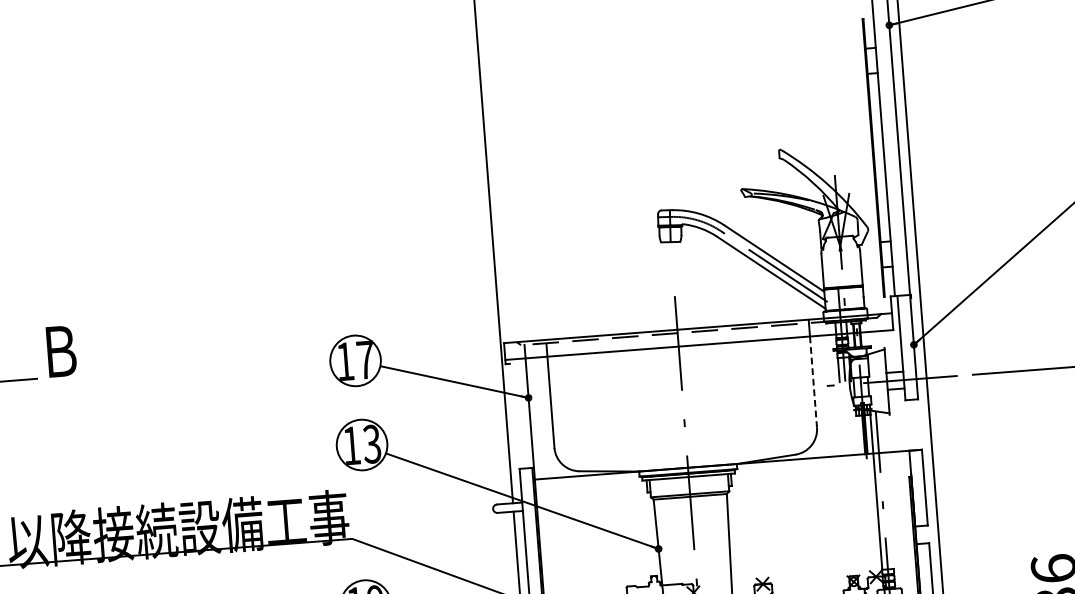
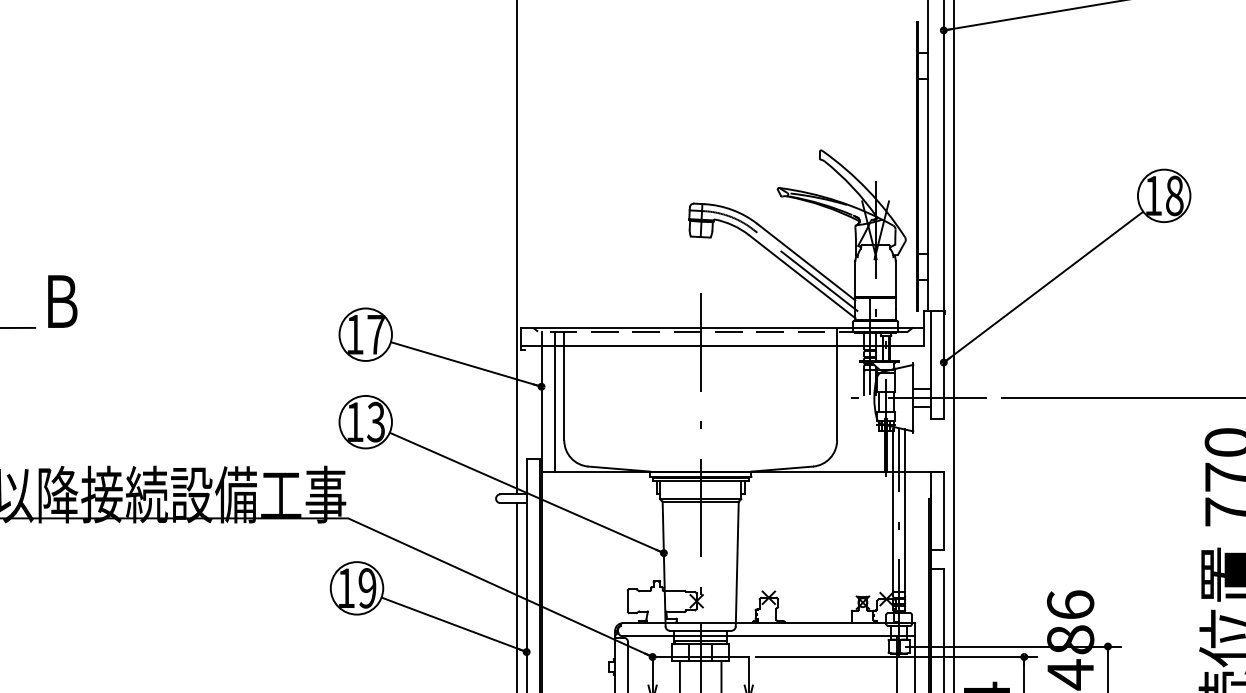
line: (813, 382) -> (837, 393), dashed -> solid
line: (542, 411) -> (554, 401), added
line: (887, 489) -> (905, 509), added

